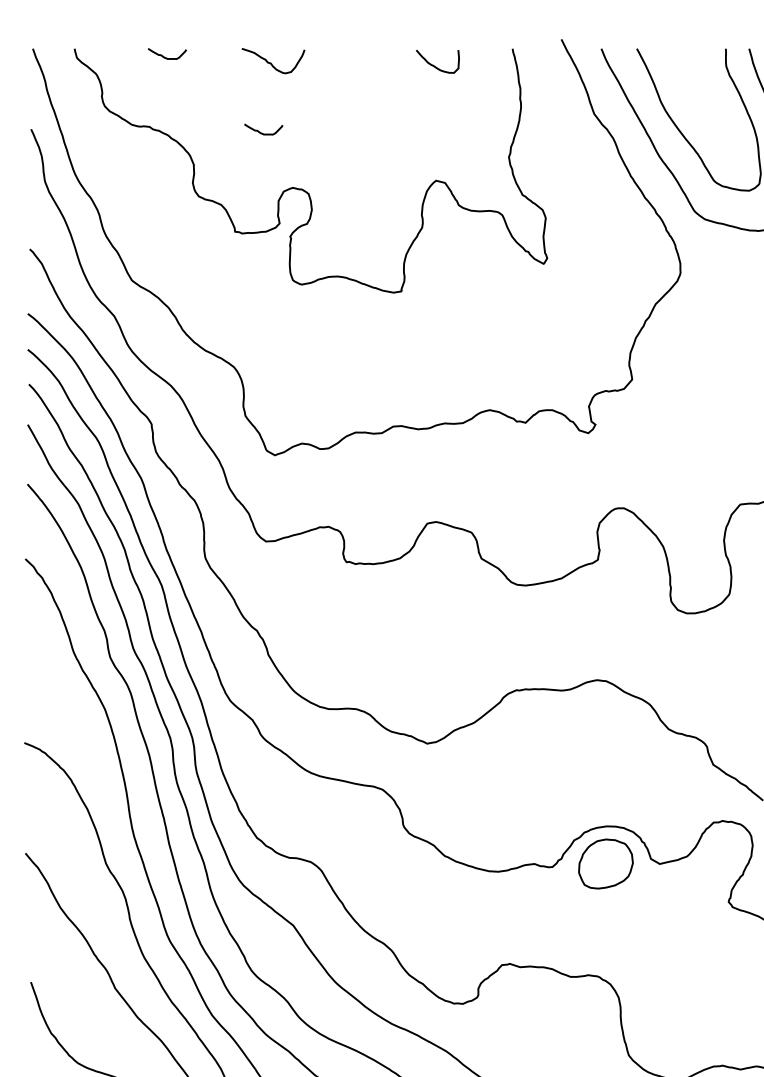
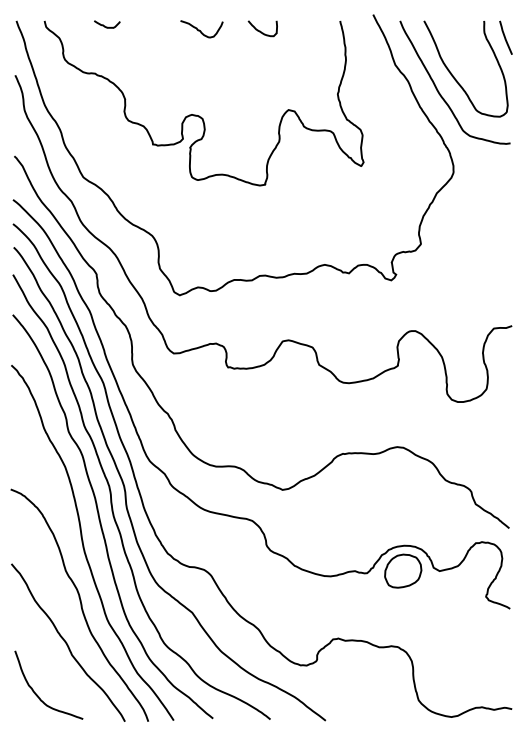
curve: (271, 62) -> (200, 30), moved
curve: (434, 64) -> (260, 30), moved
curve: (264, 132) -> (172, 77), removed

